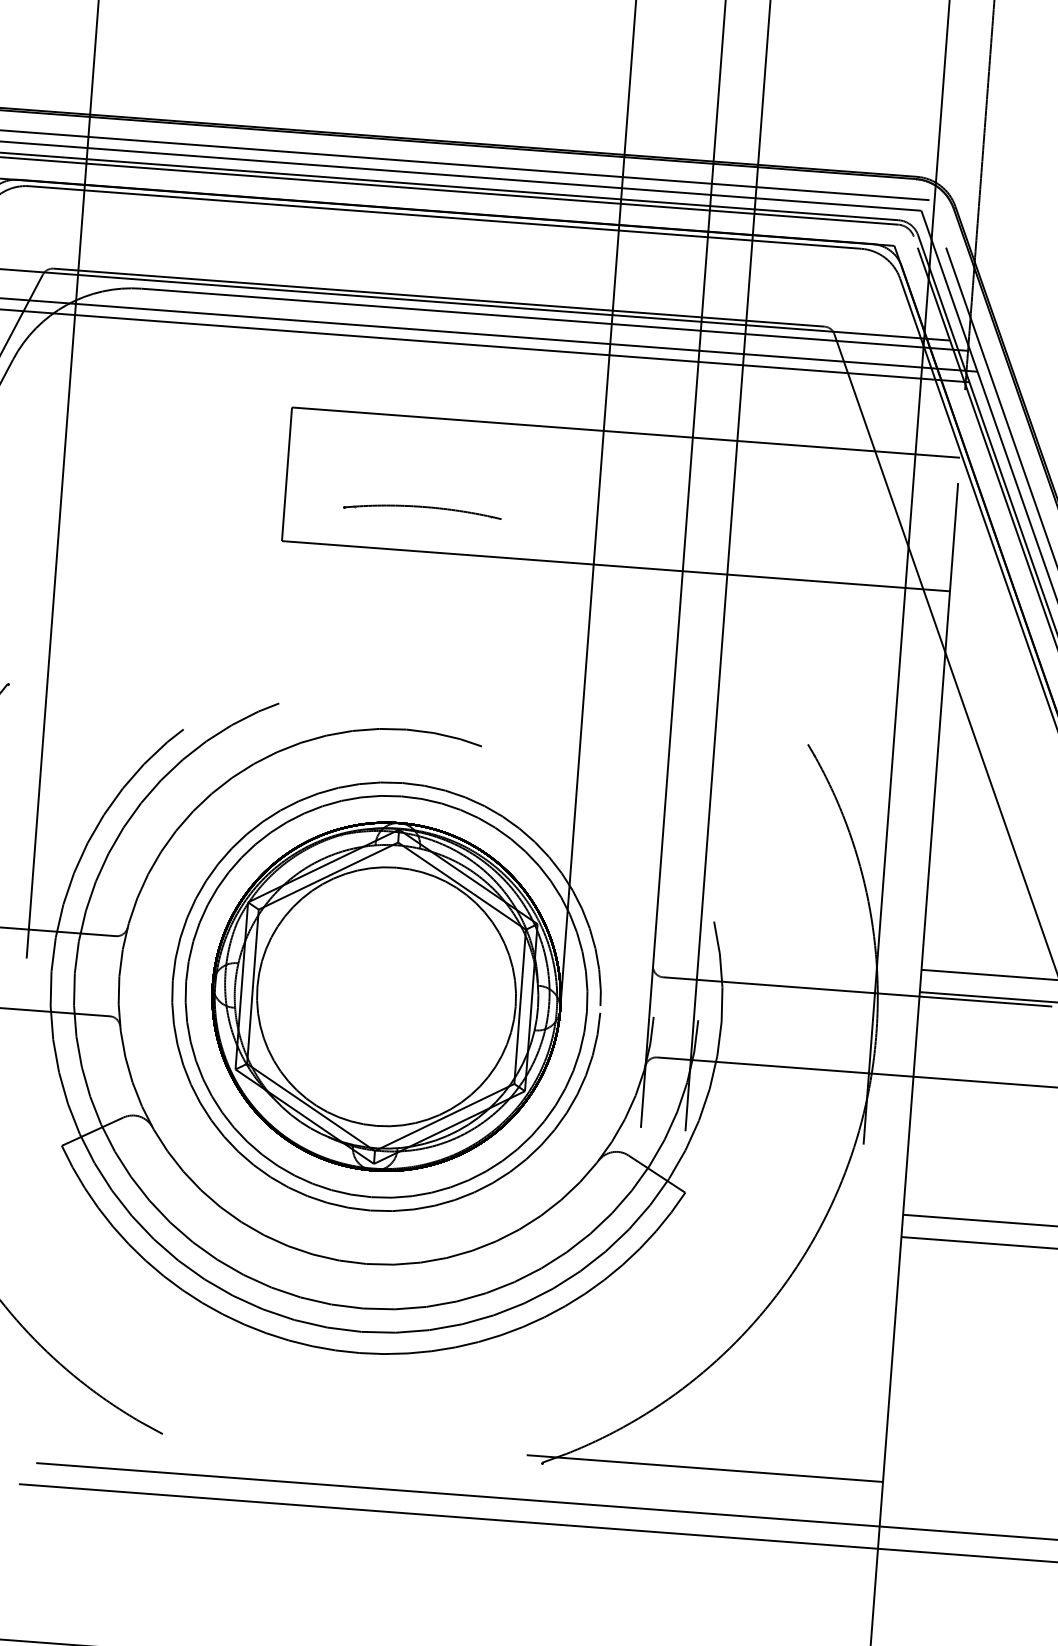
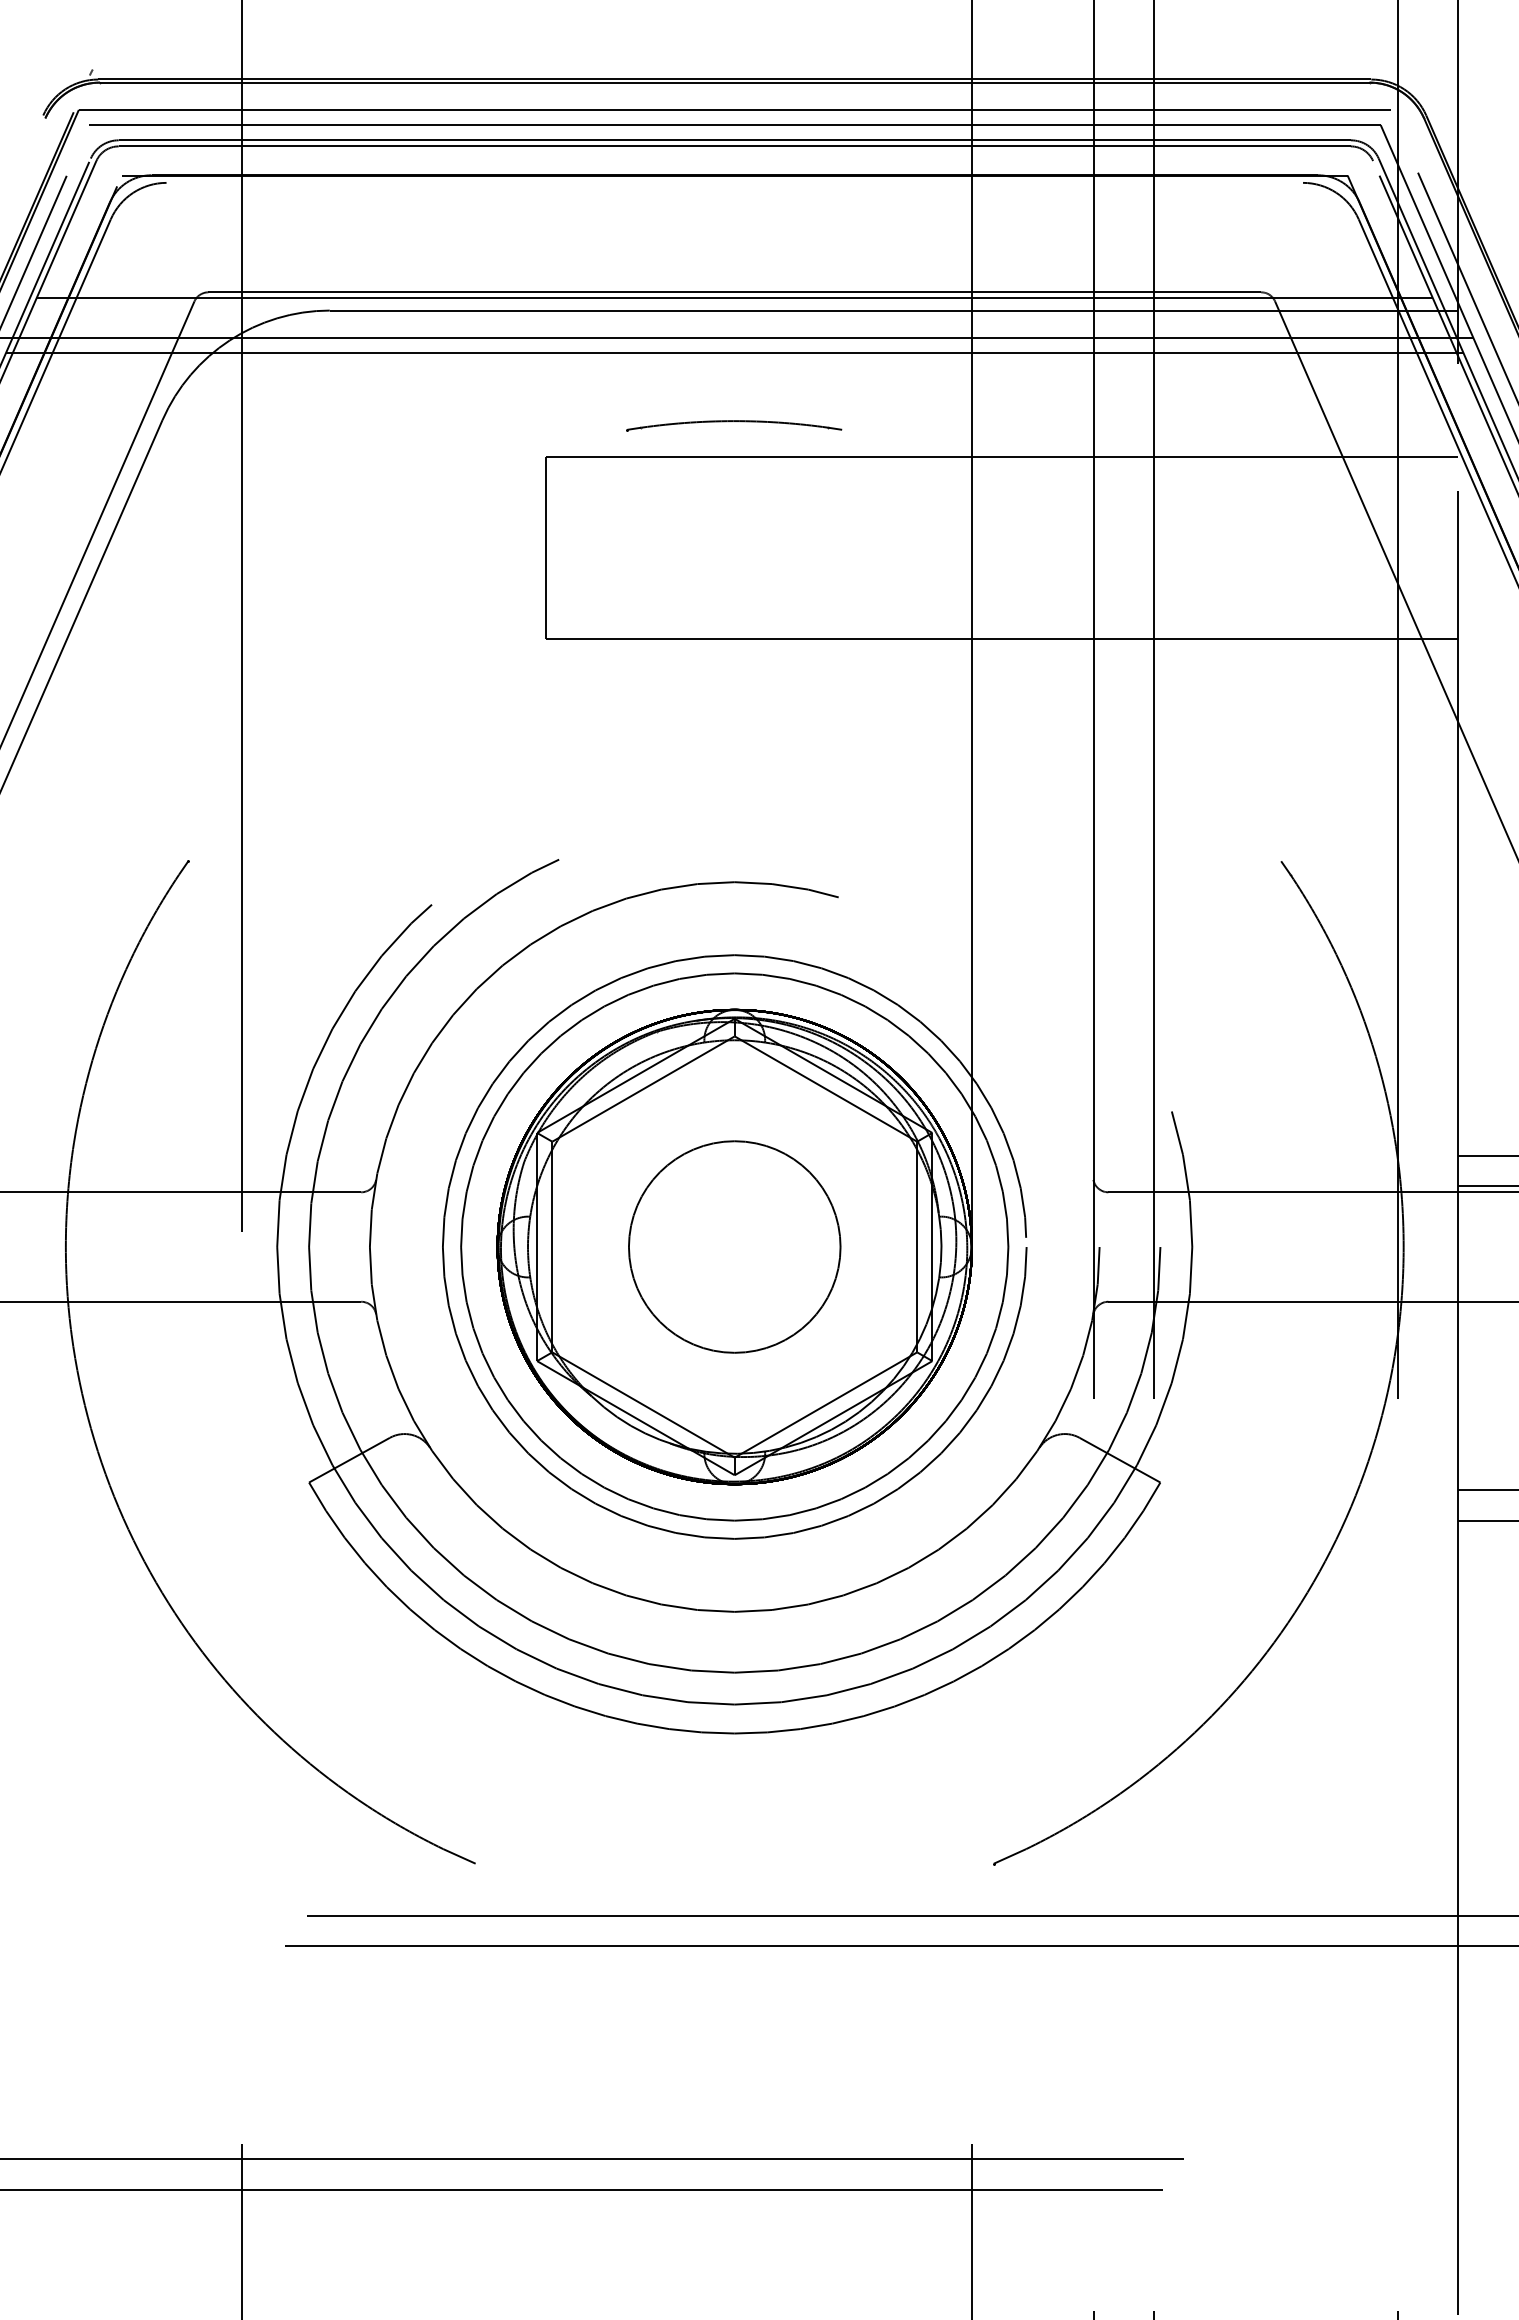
line: (444, 217) -> (734, 182), removed
part: (422, 510) -> (734, 425), moved
circle: (386, 996) -> (734, 1246), size x0.6
line: (704, 1468) -> (1214, 1855), removed

